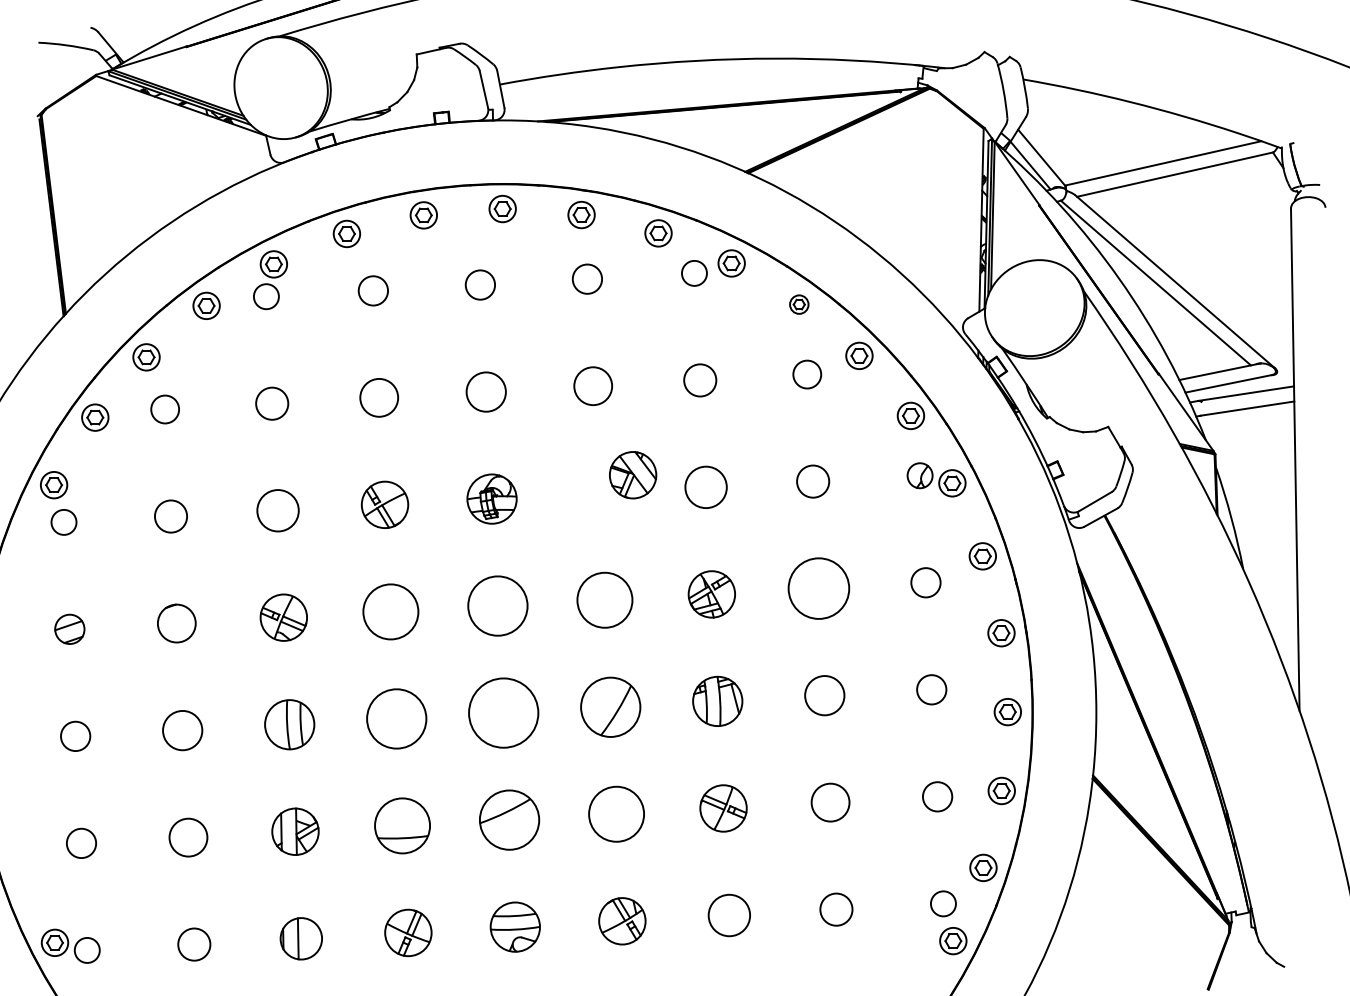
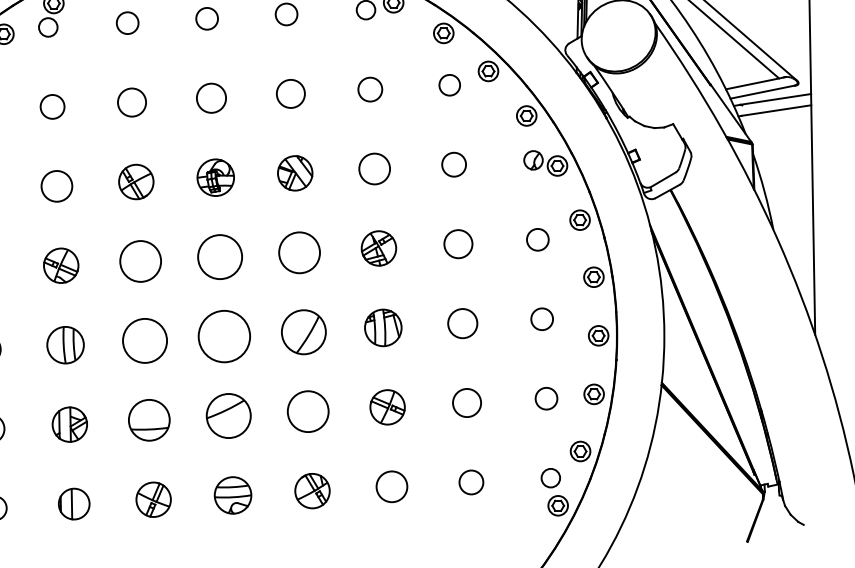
part: (799, 304) -> (444, 33), size x1.43
part: (633, 475) -> (295, 173), moved
circle: (818, 588) -> (458, 244), size x0.62

